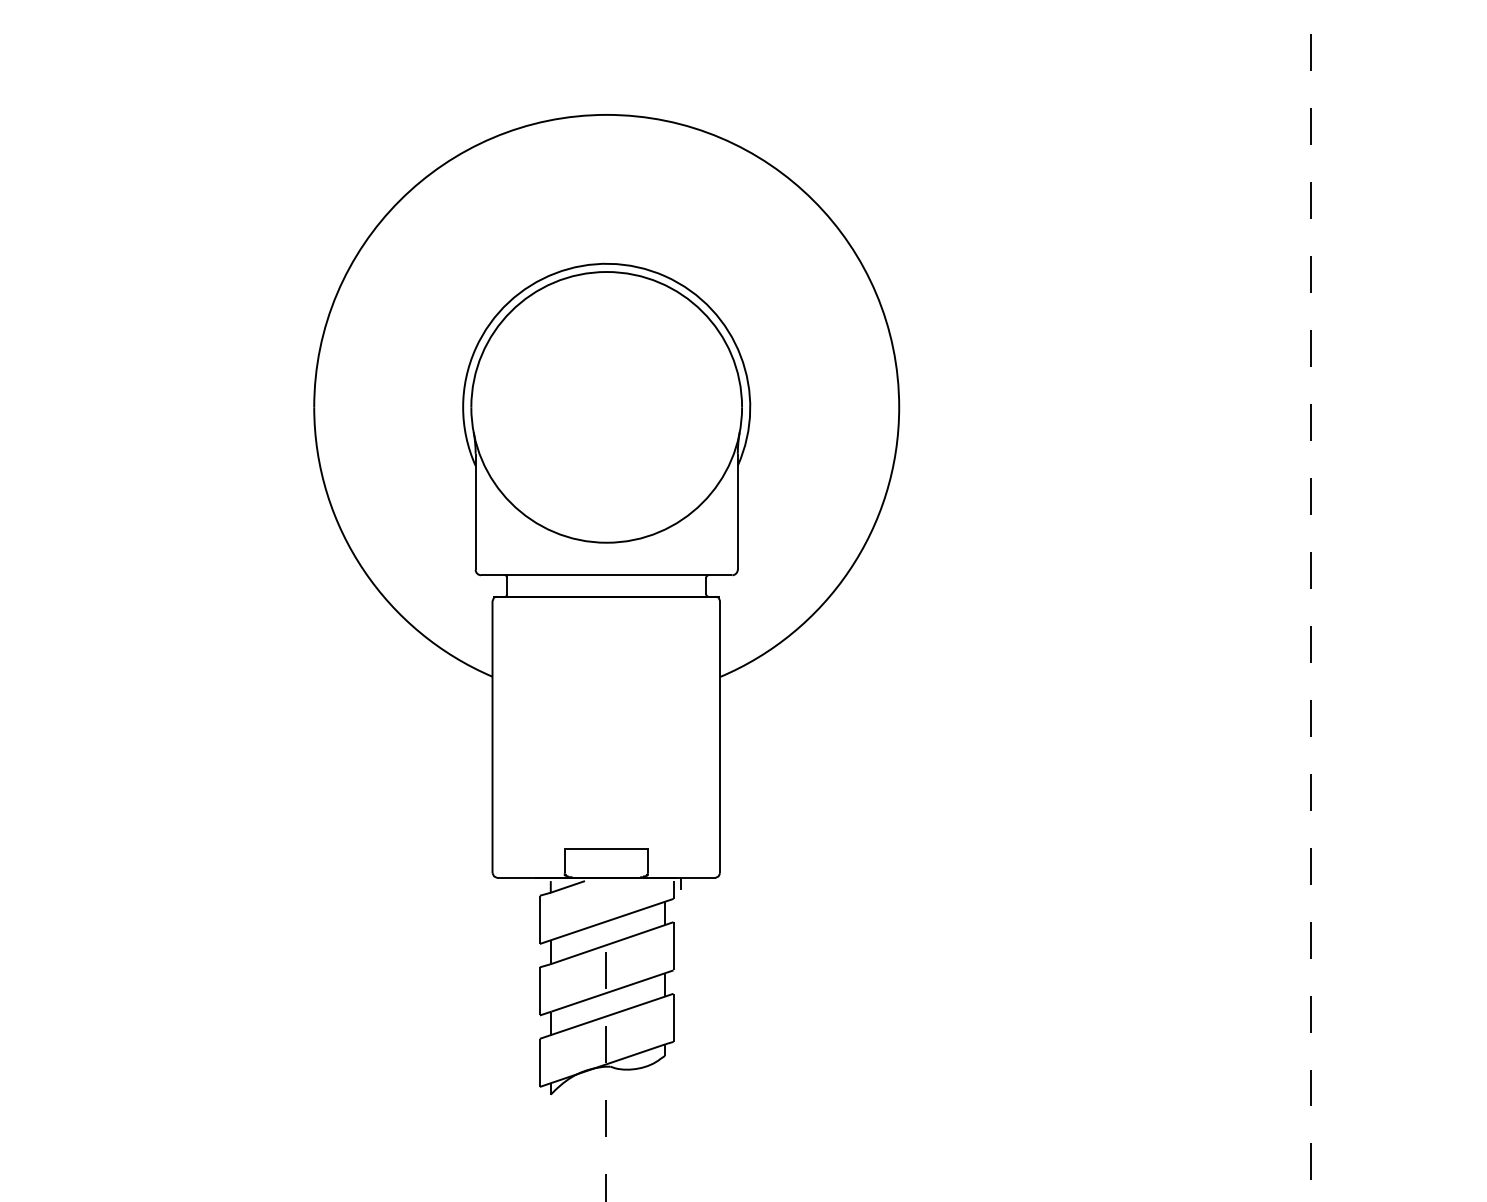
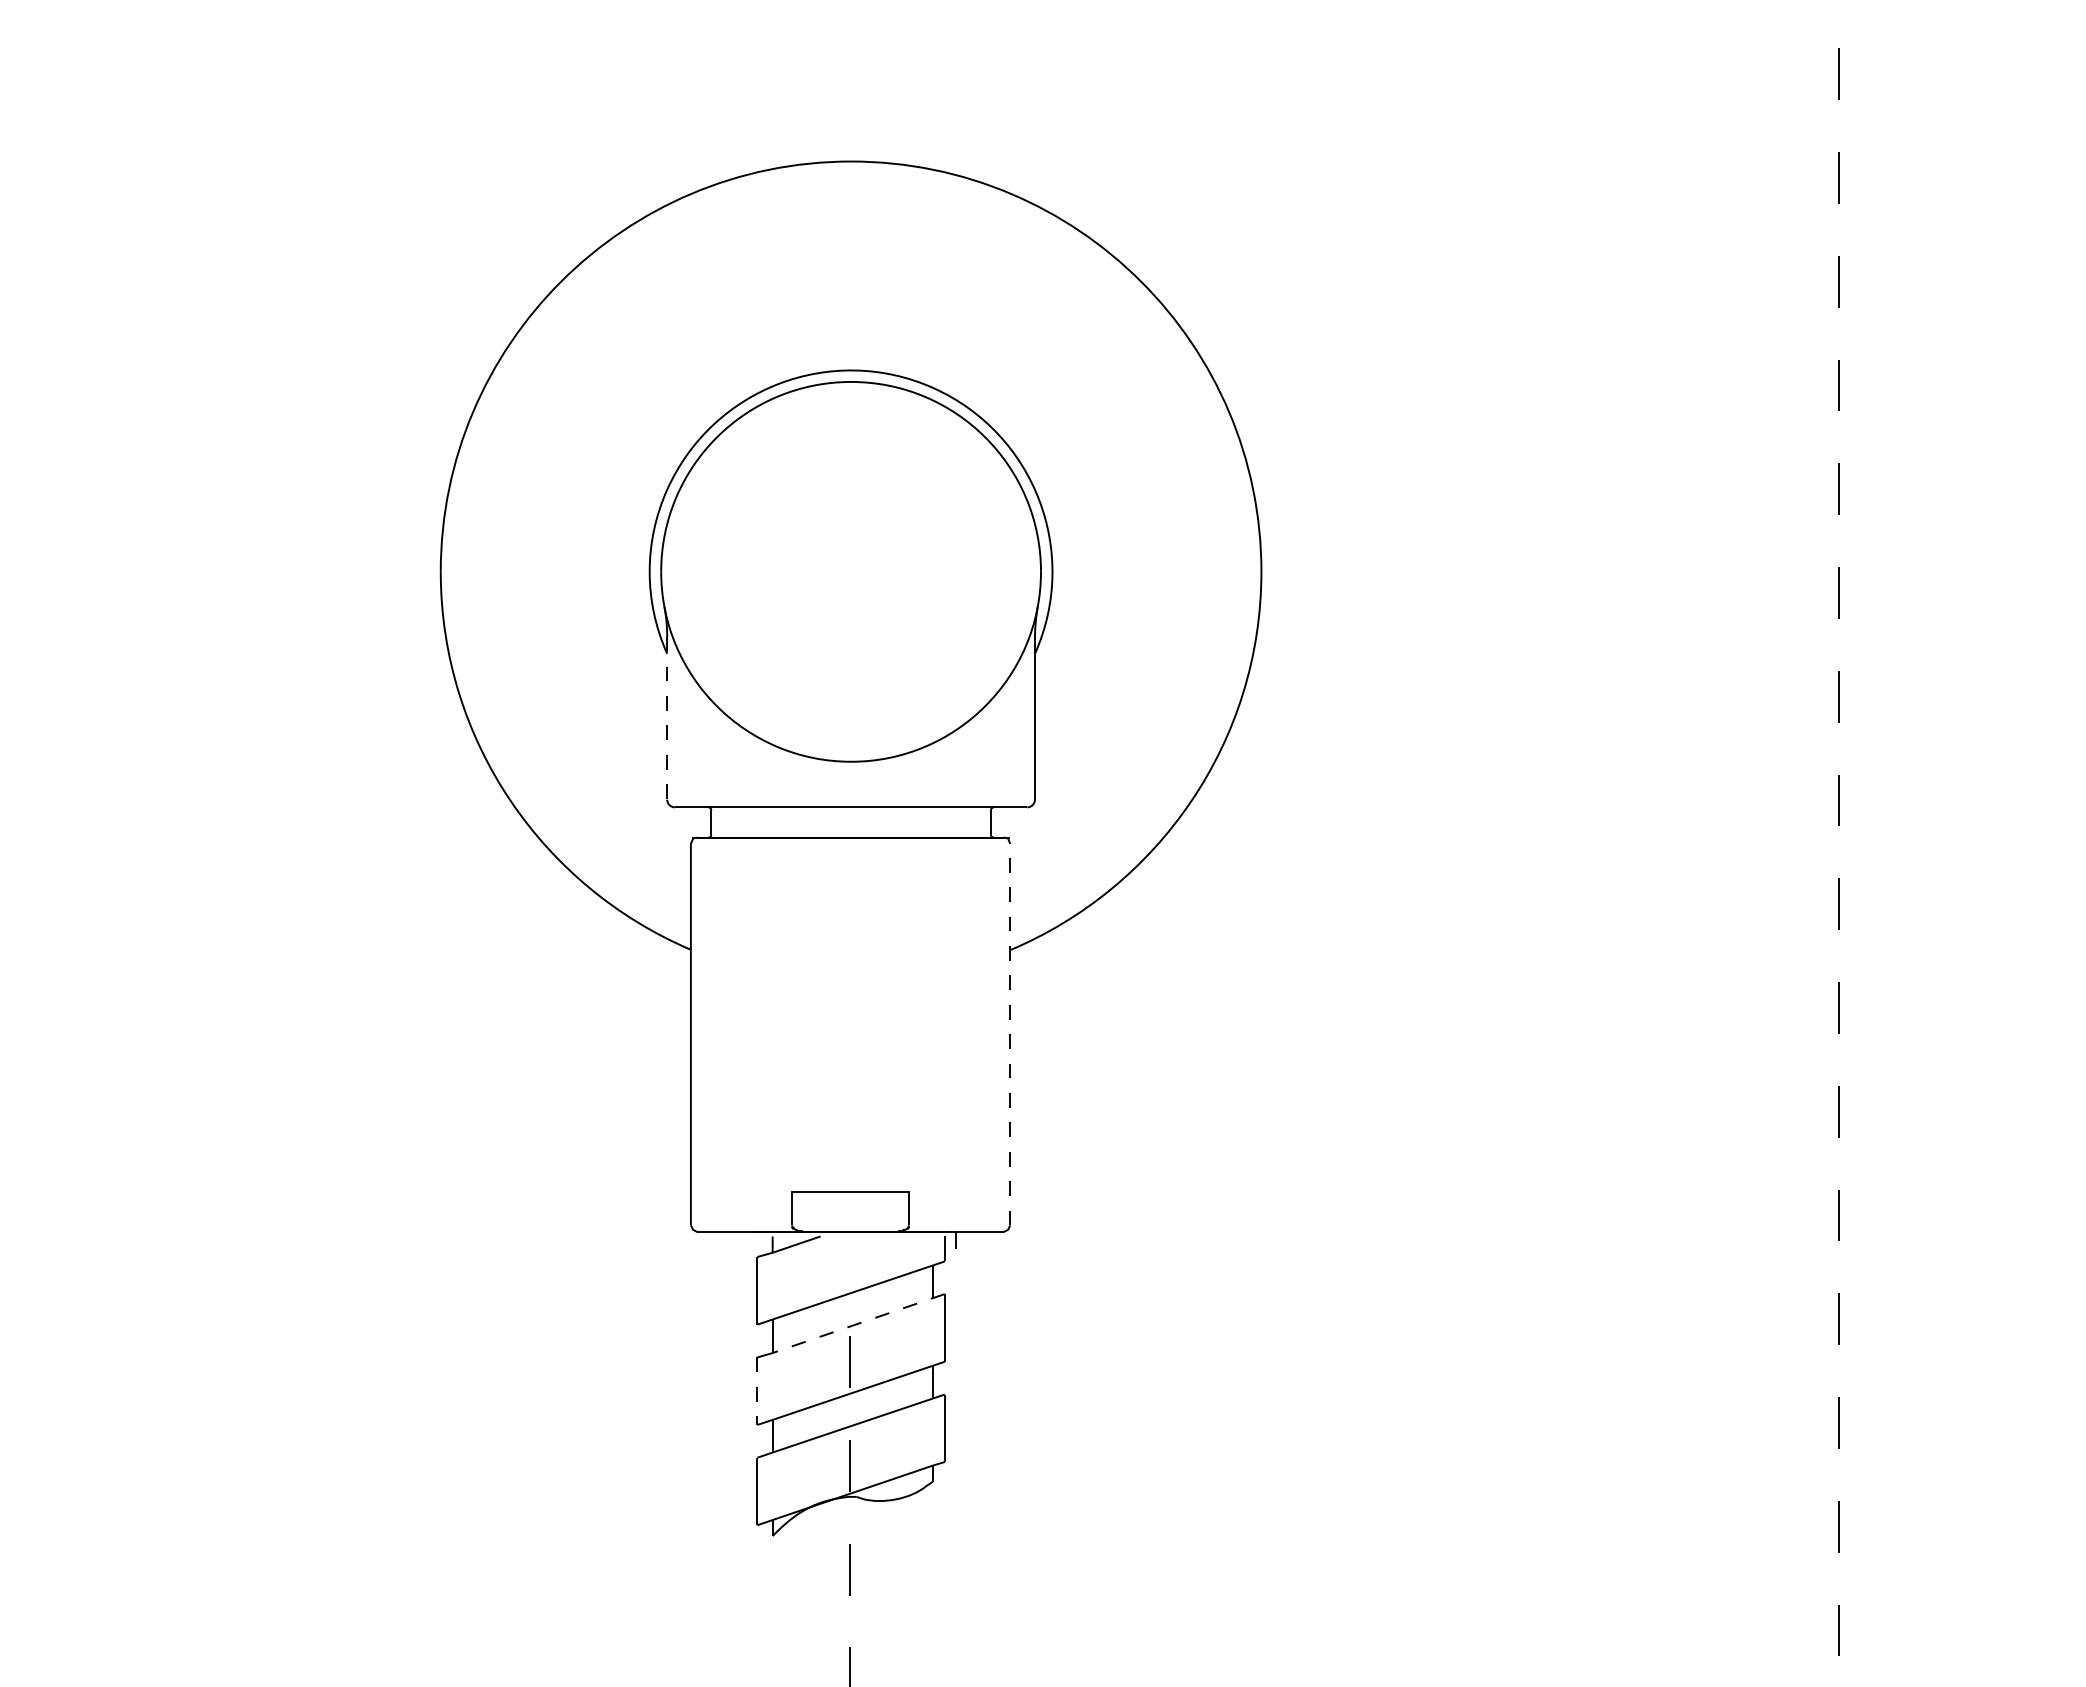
line: (475, 511) -> (667, 718), solid -> dashed
line: (720, 737) -> (1010, 1034), solid -> dashed
line: (611, 943) -> (858, 1323), solid -> dashed
line: (539, 991) -> (757, 1391), solid -> dashed

